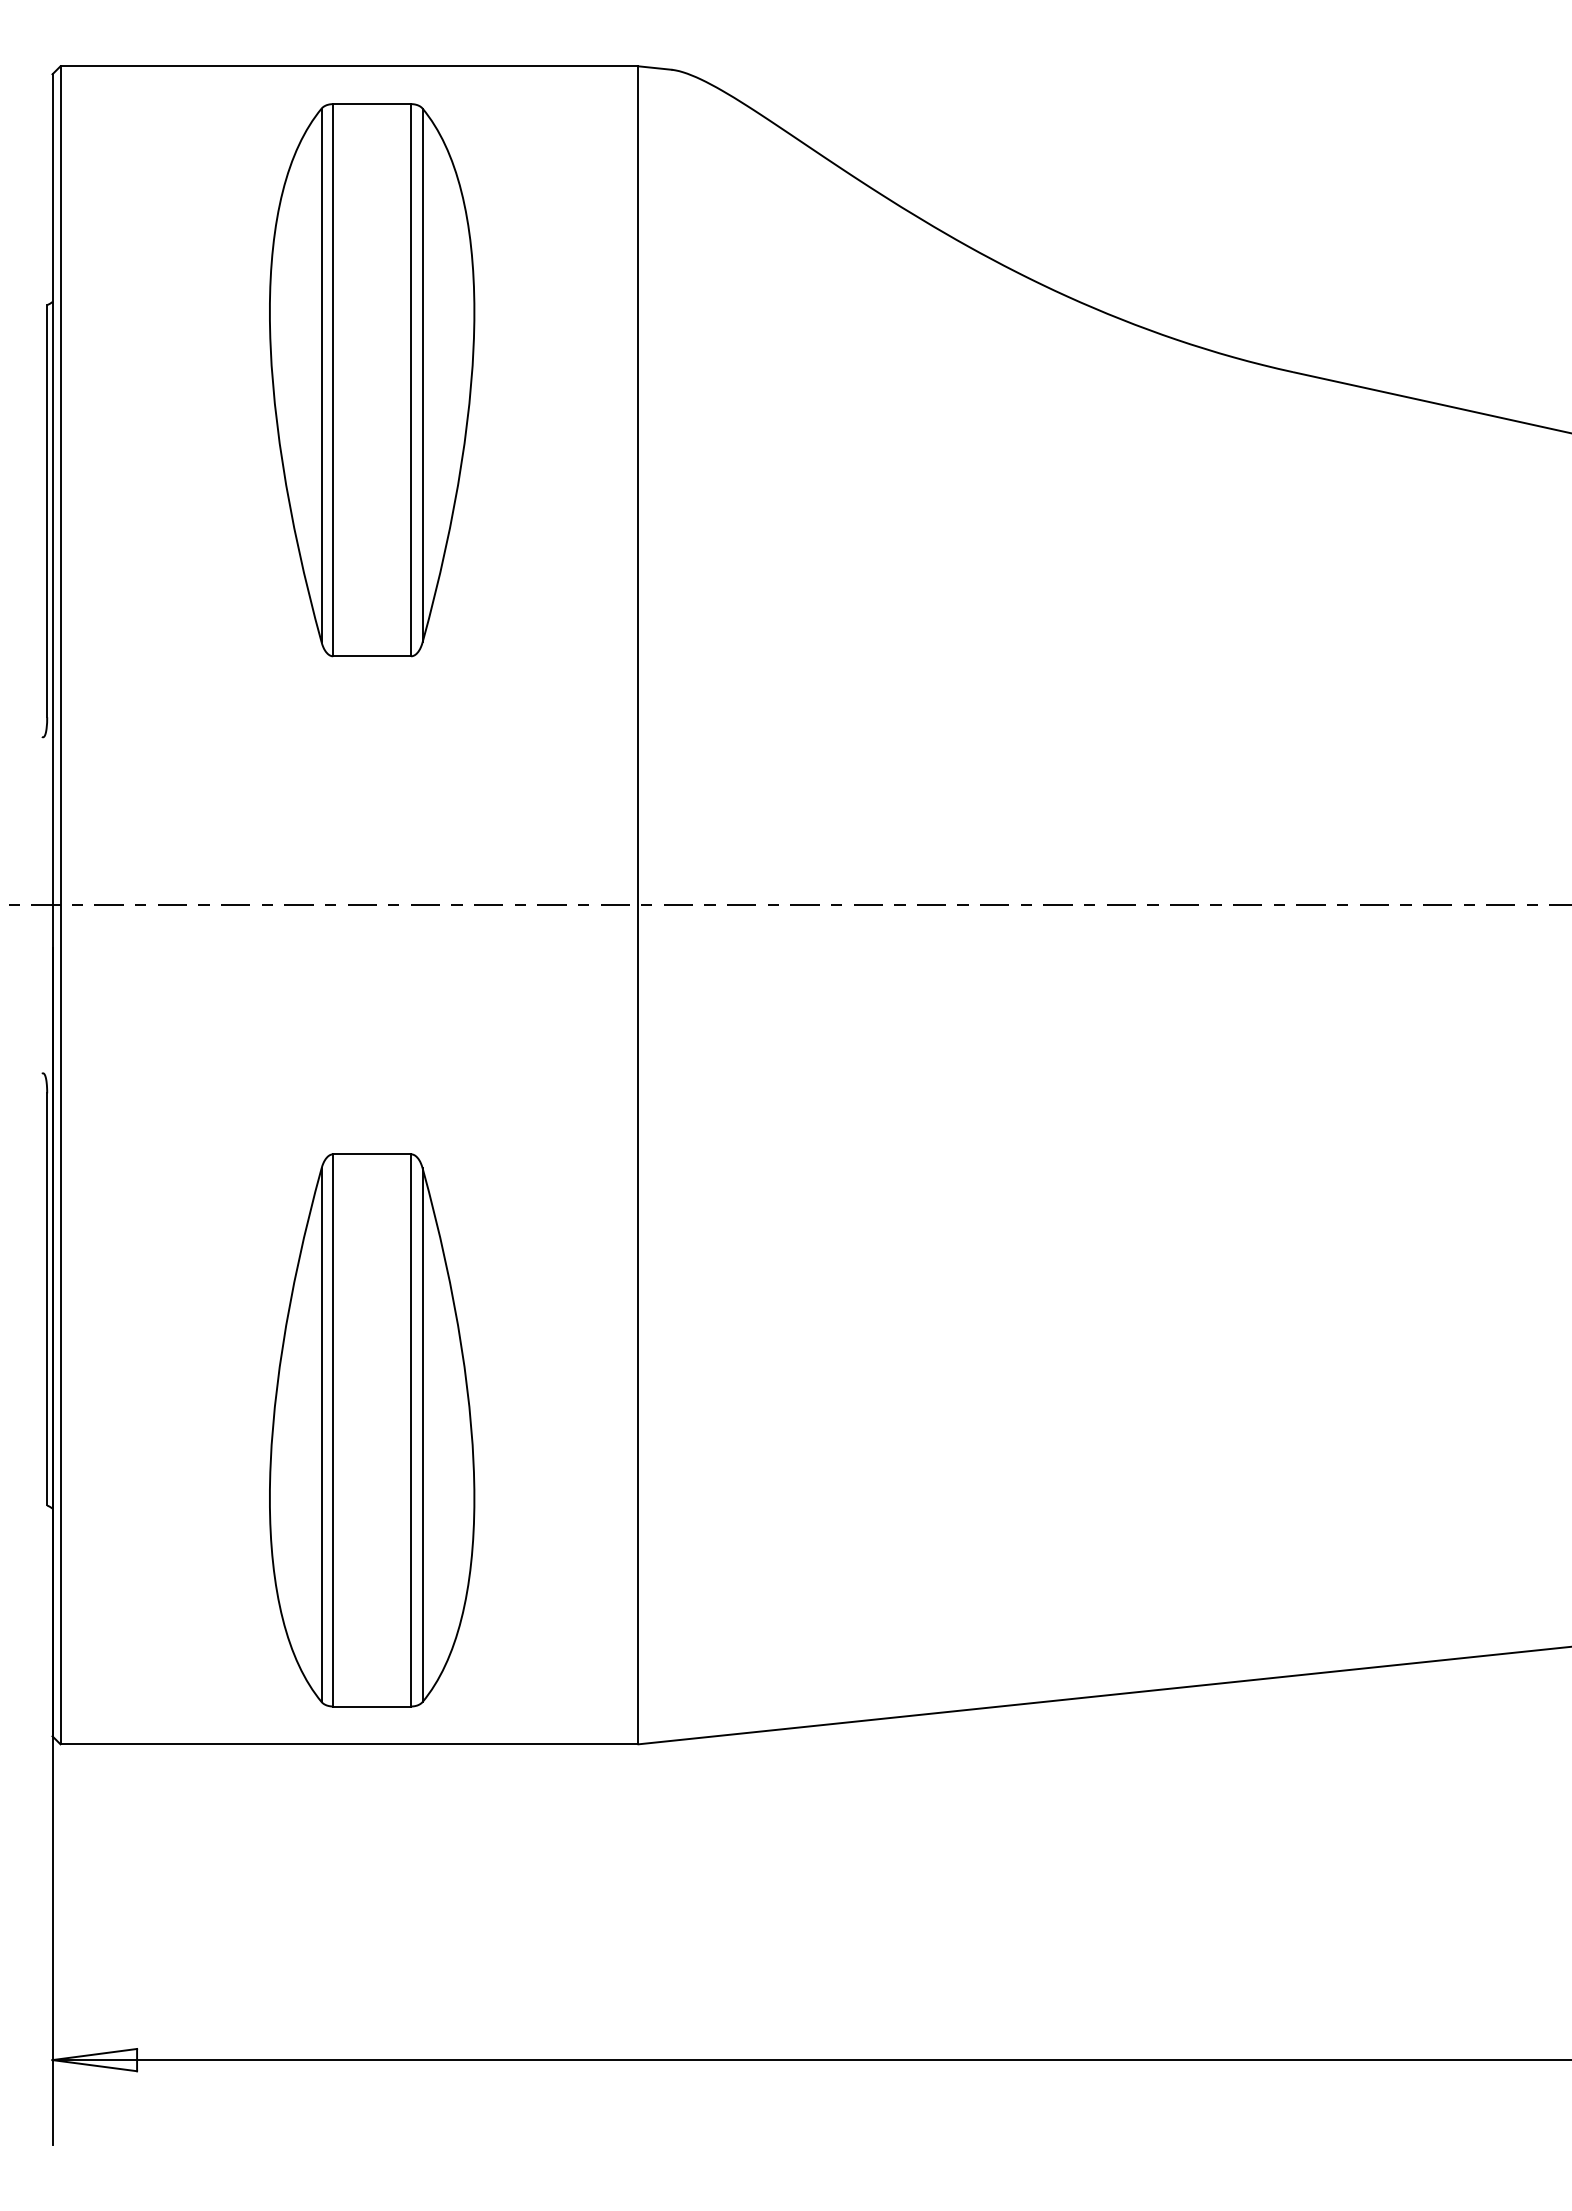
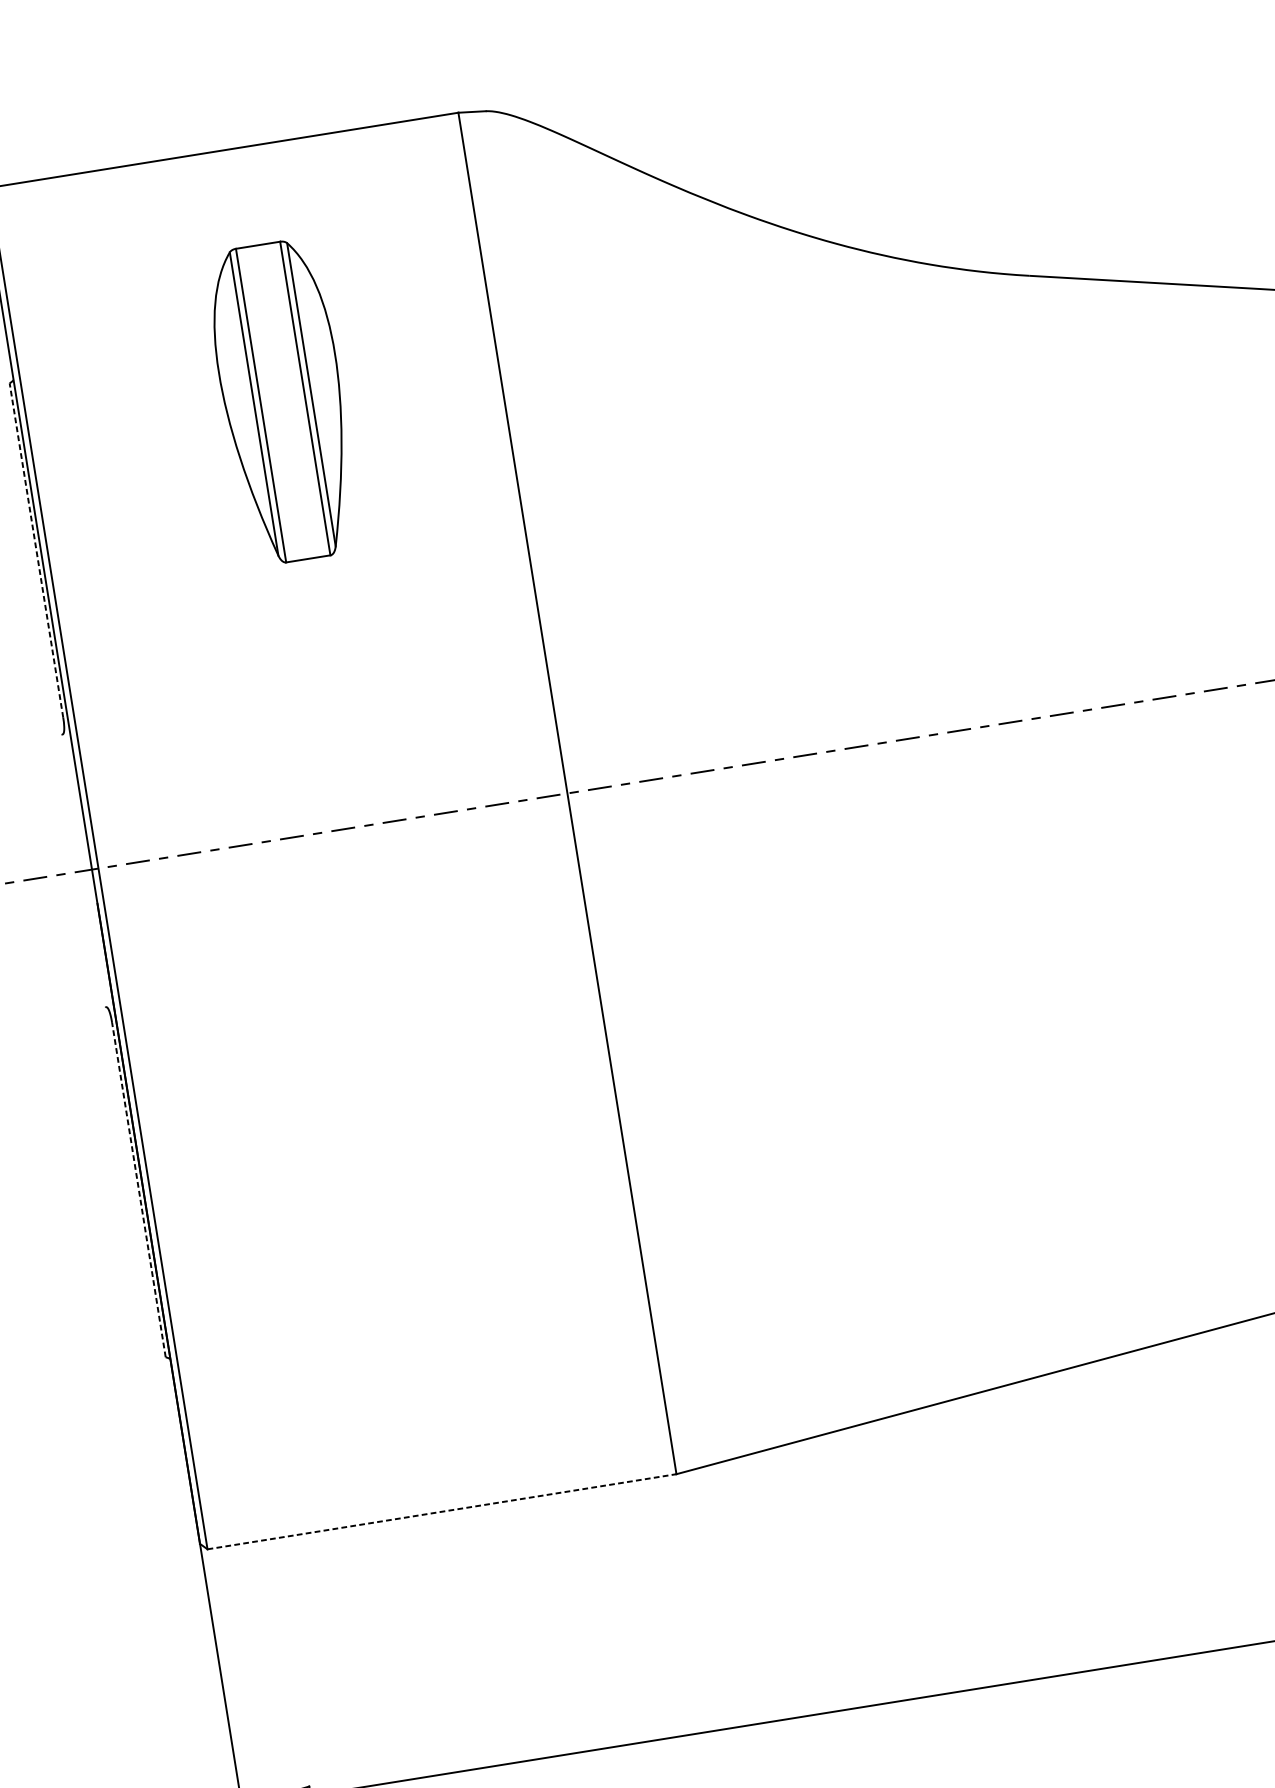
part: (372, 380) -> (283, 402), size x0.7
line: (47, 510) -> (36, 549), solid -> dashed
line: (47, 1298) -> (139, 1189), solid -> dashed
part: (372, 1430) -> (419, 1254), removed
line: (349, 1744) -> (442, 1511), solid -> dashed

